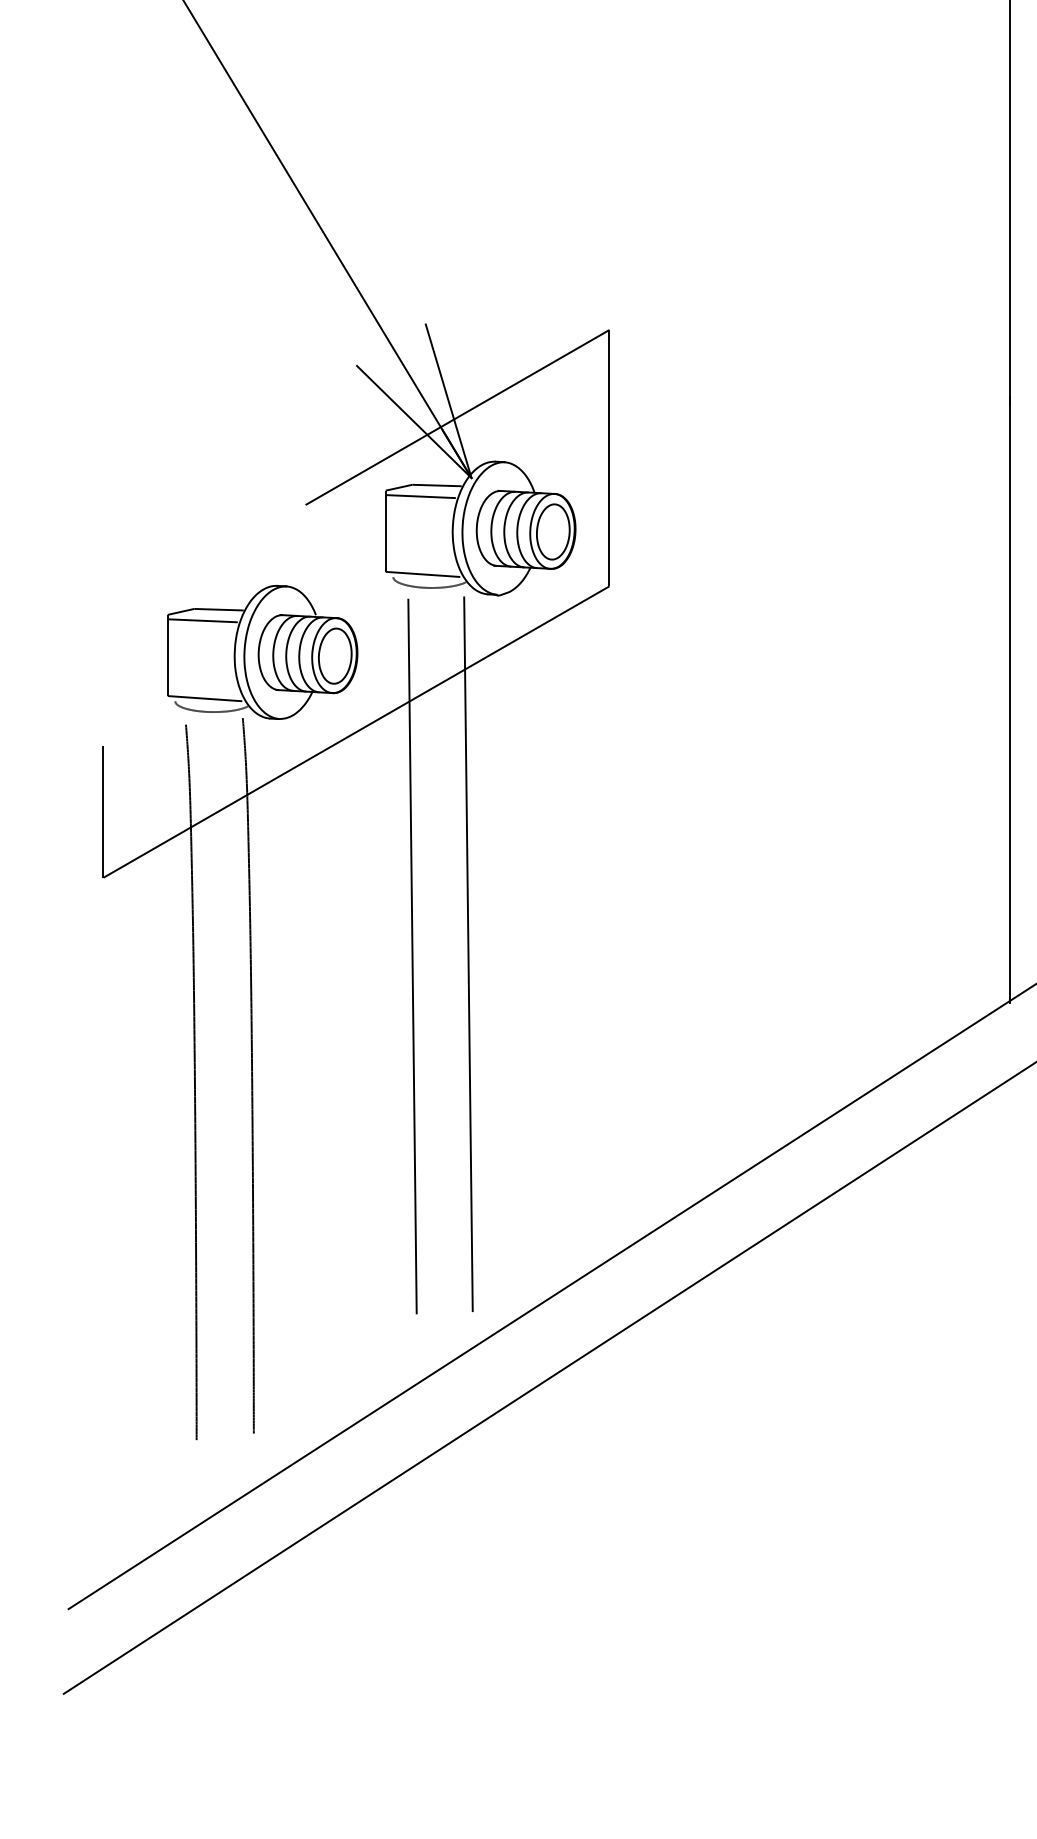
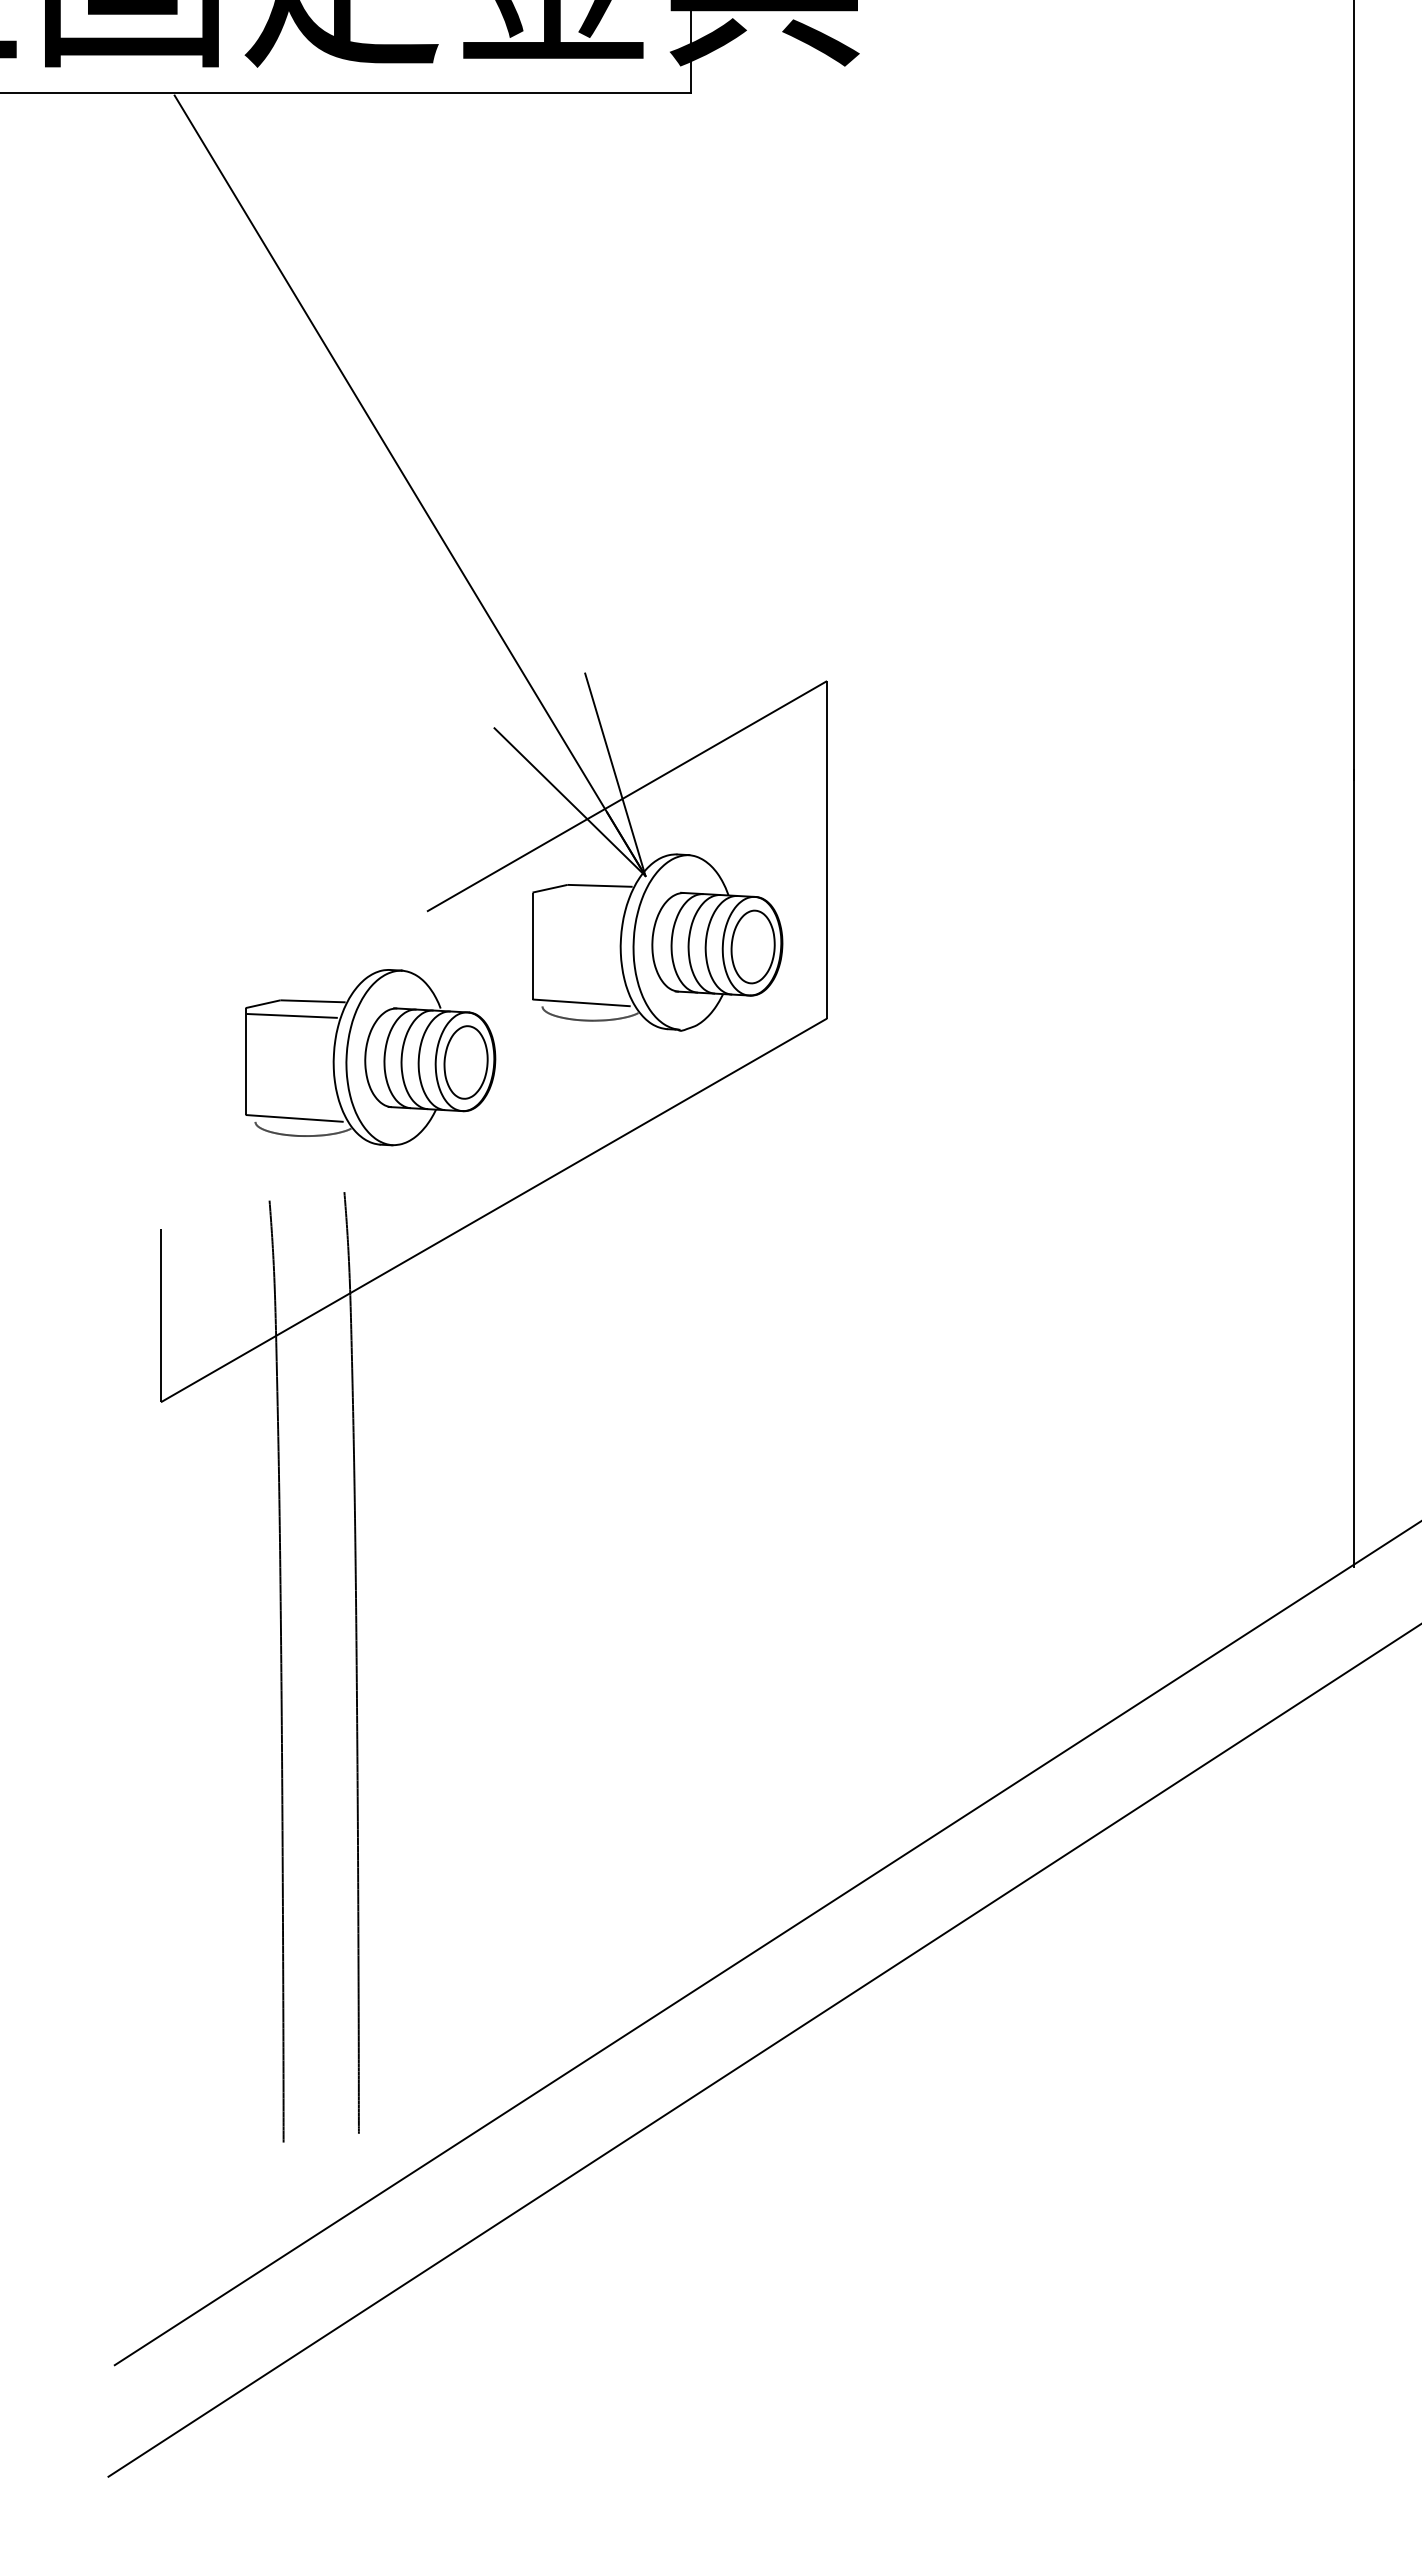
line: (420, 496) -> (578, 900), removed
part: (262, 652) -> (370, 1057), moved
line: (468, 963) -> (641, 1514), removed
line: (412, 976) -> (567, 1532), removed

